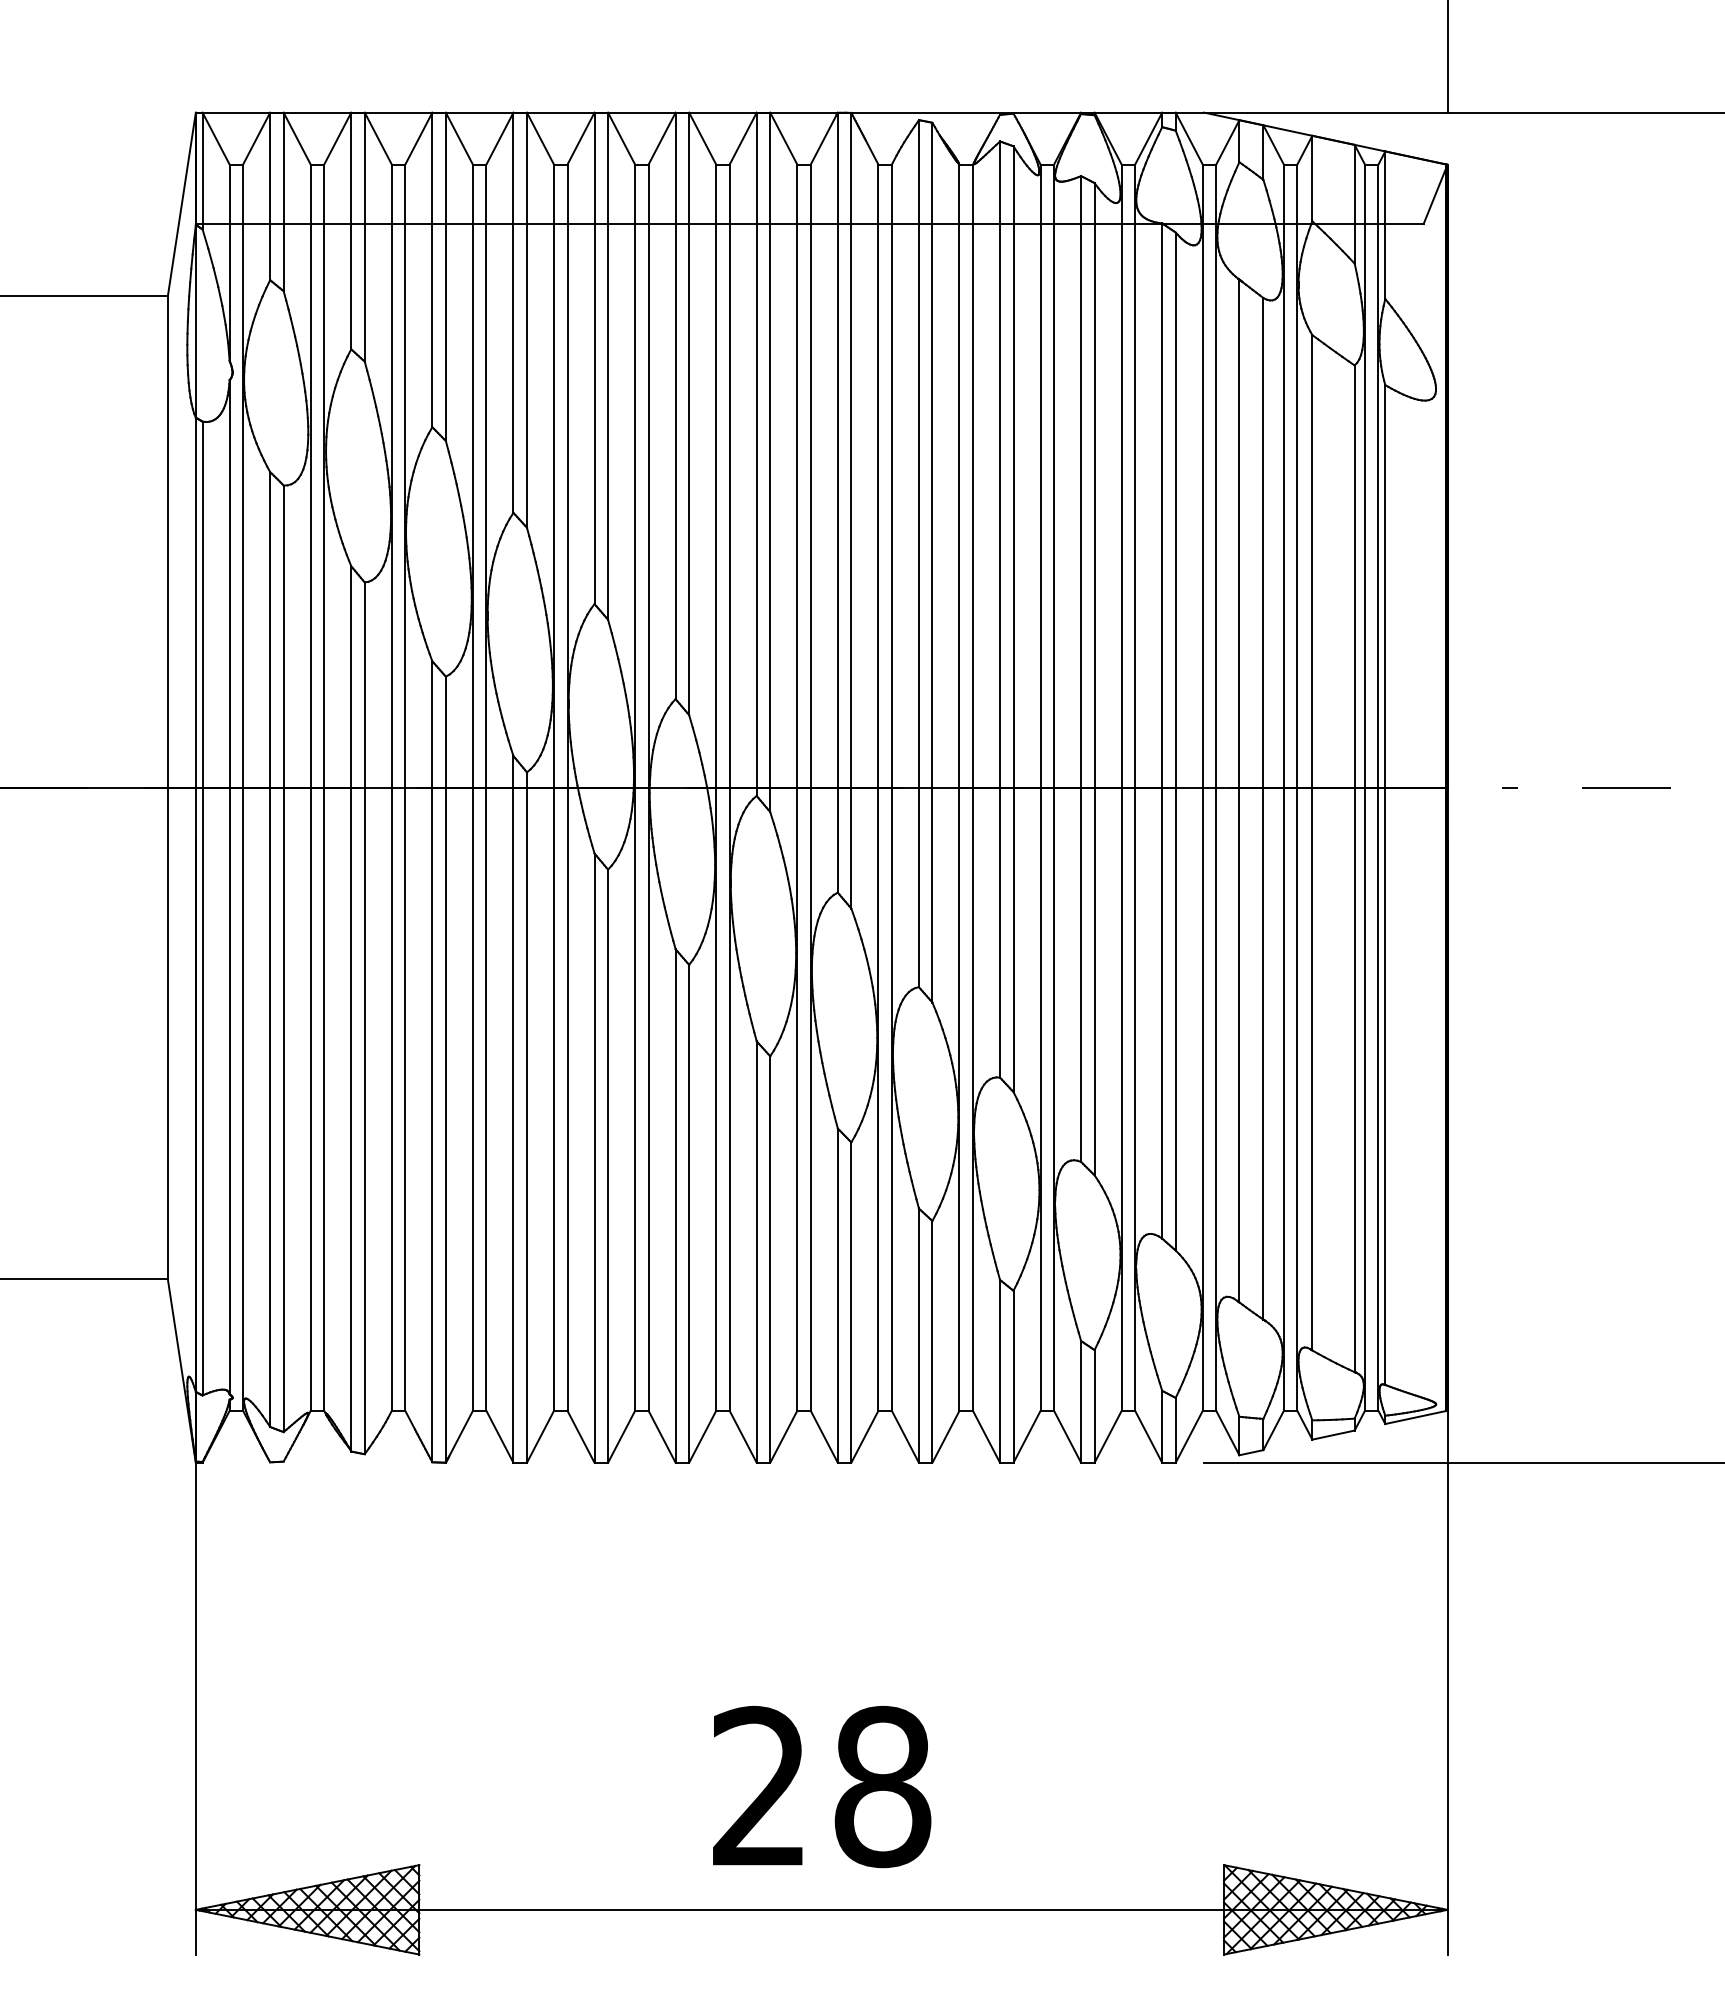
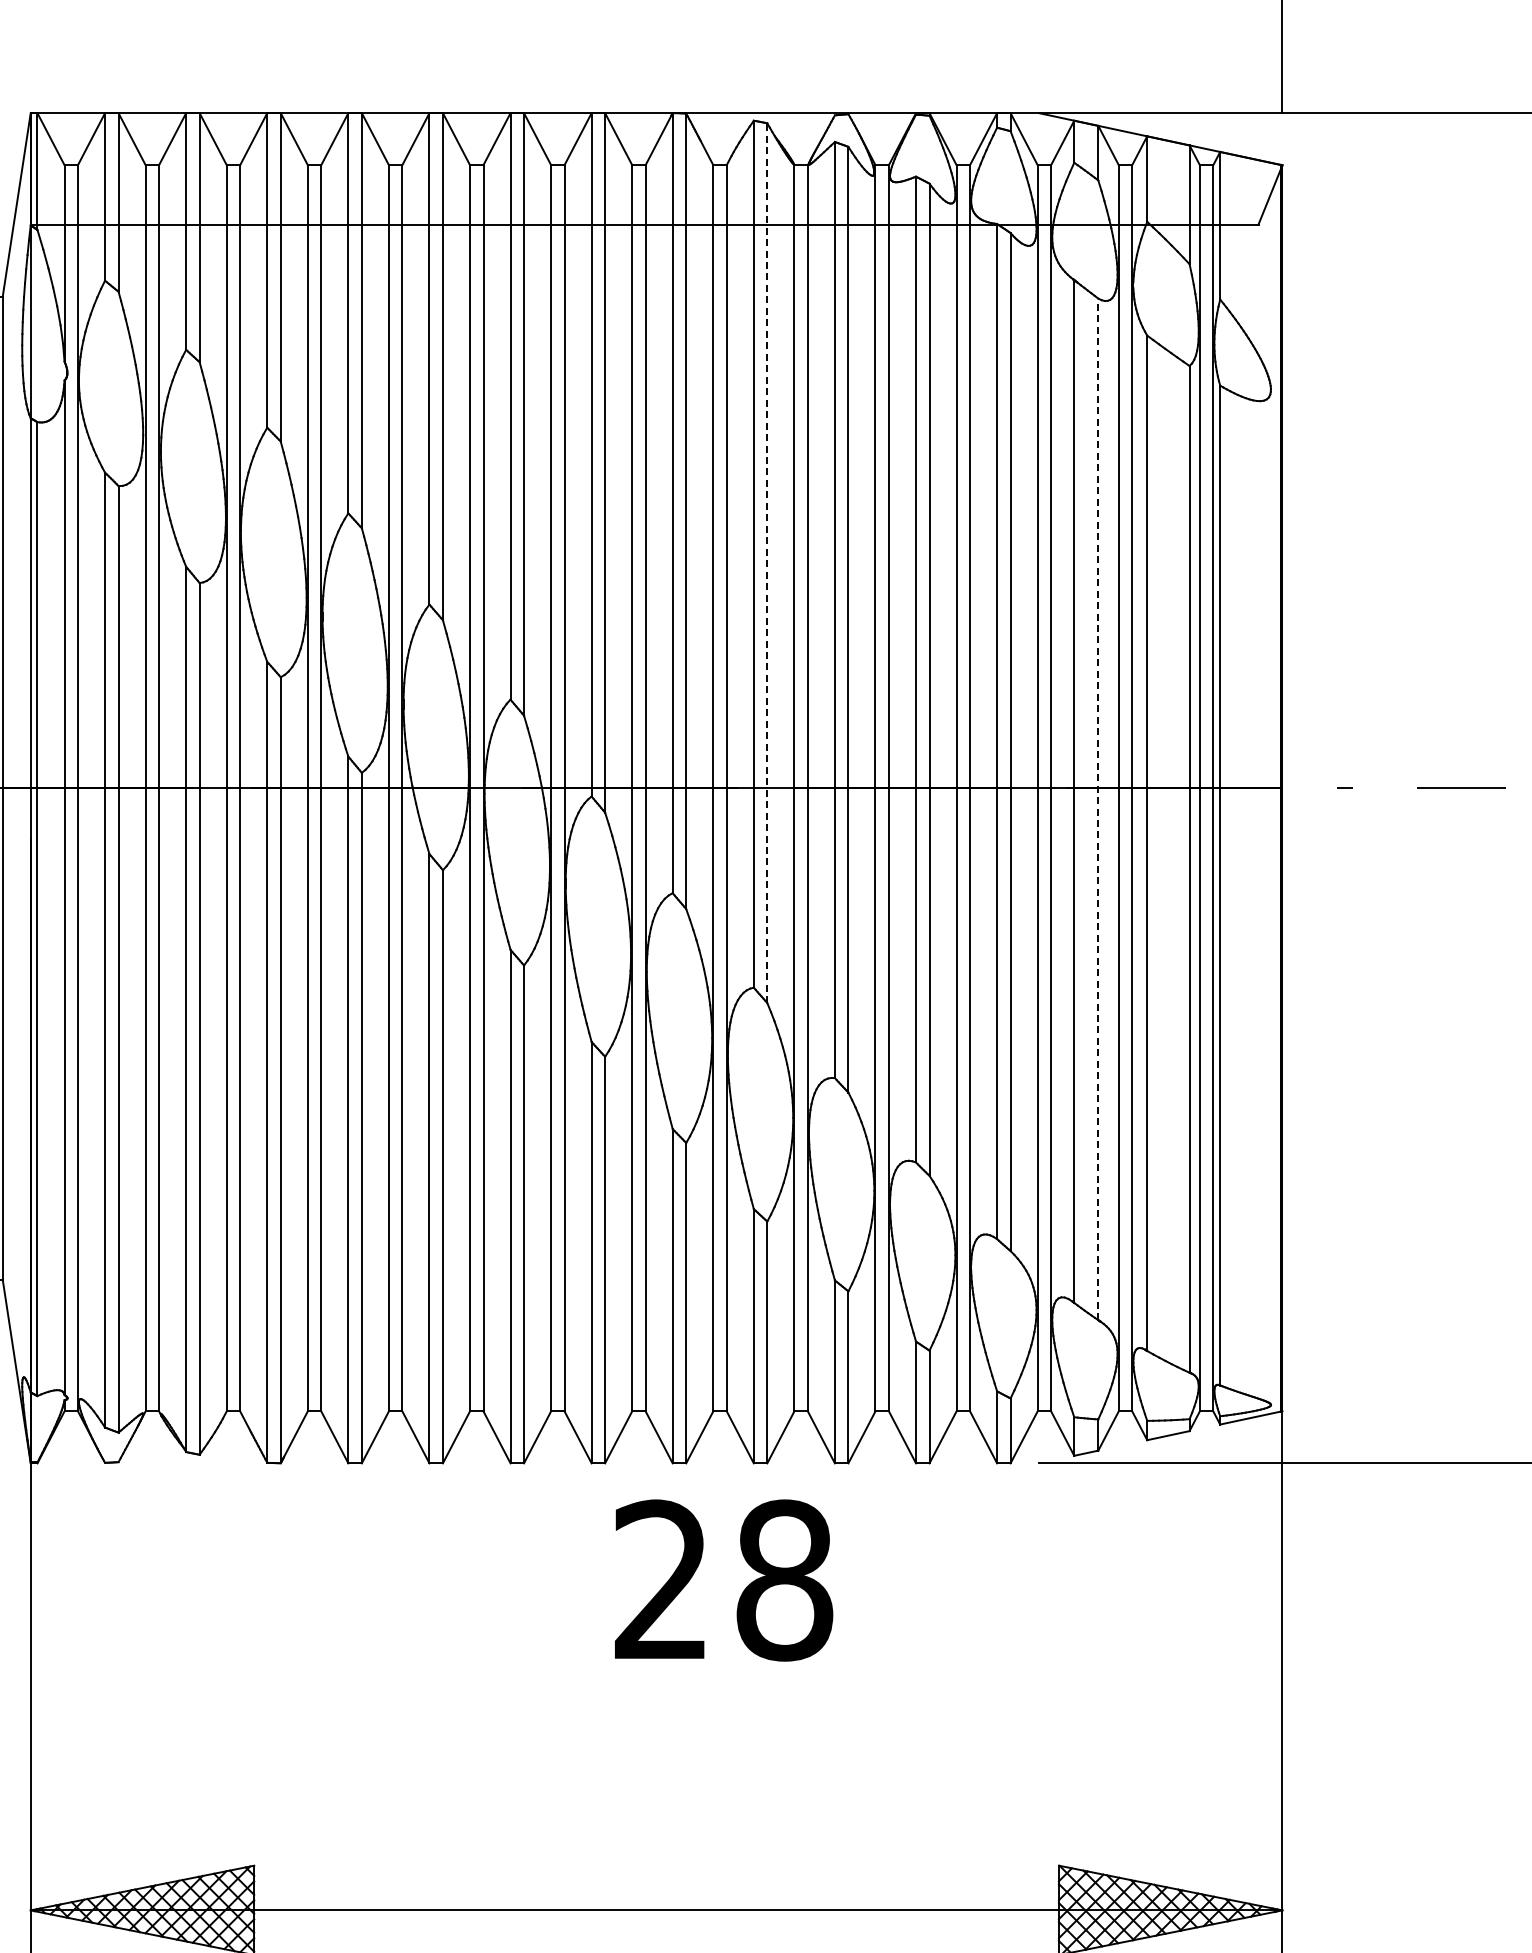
line: (932, 562) -> (767, 563), solid -> dashed
line: (1263, 808) -> (1098, 809), solid -> dashed
text: (822, 1786) -> (724, 1580), moved

